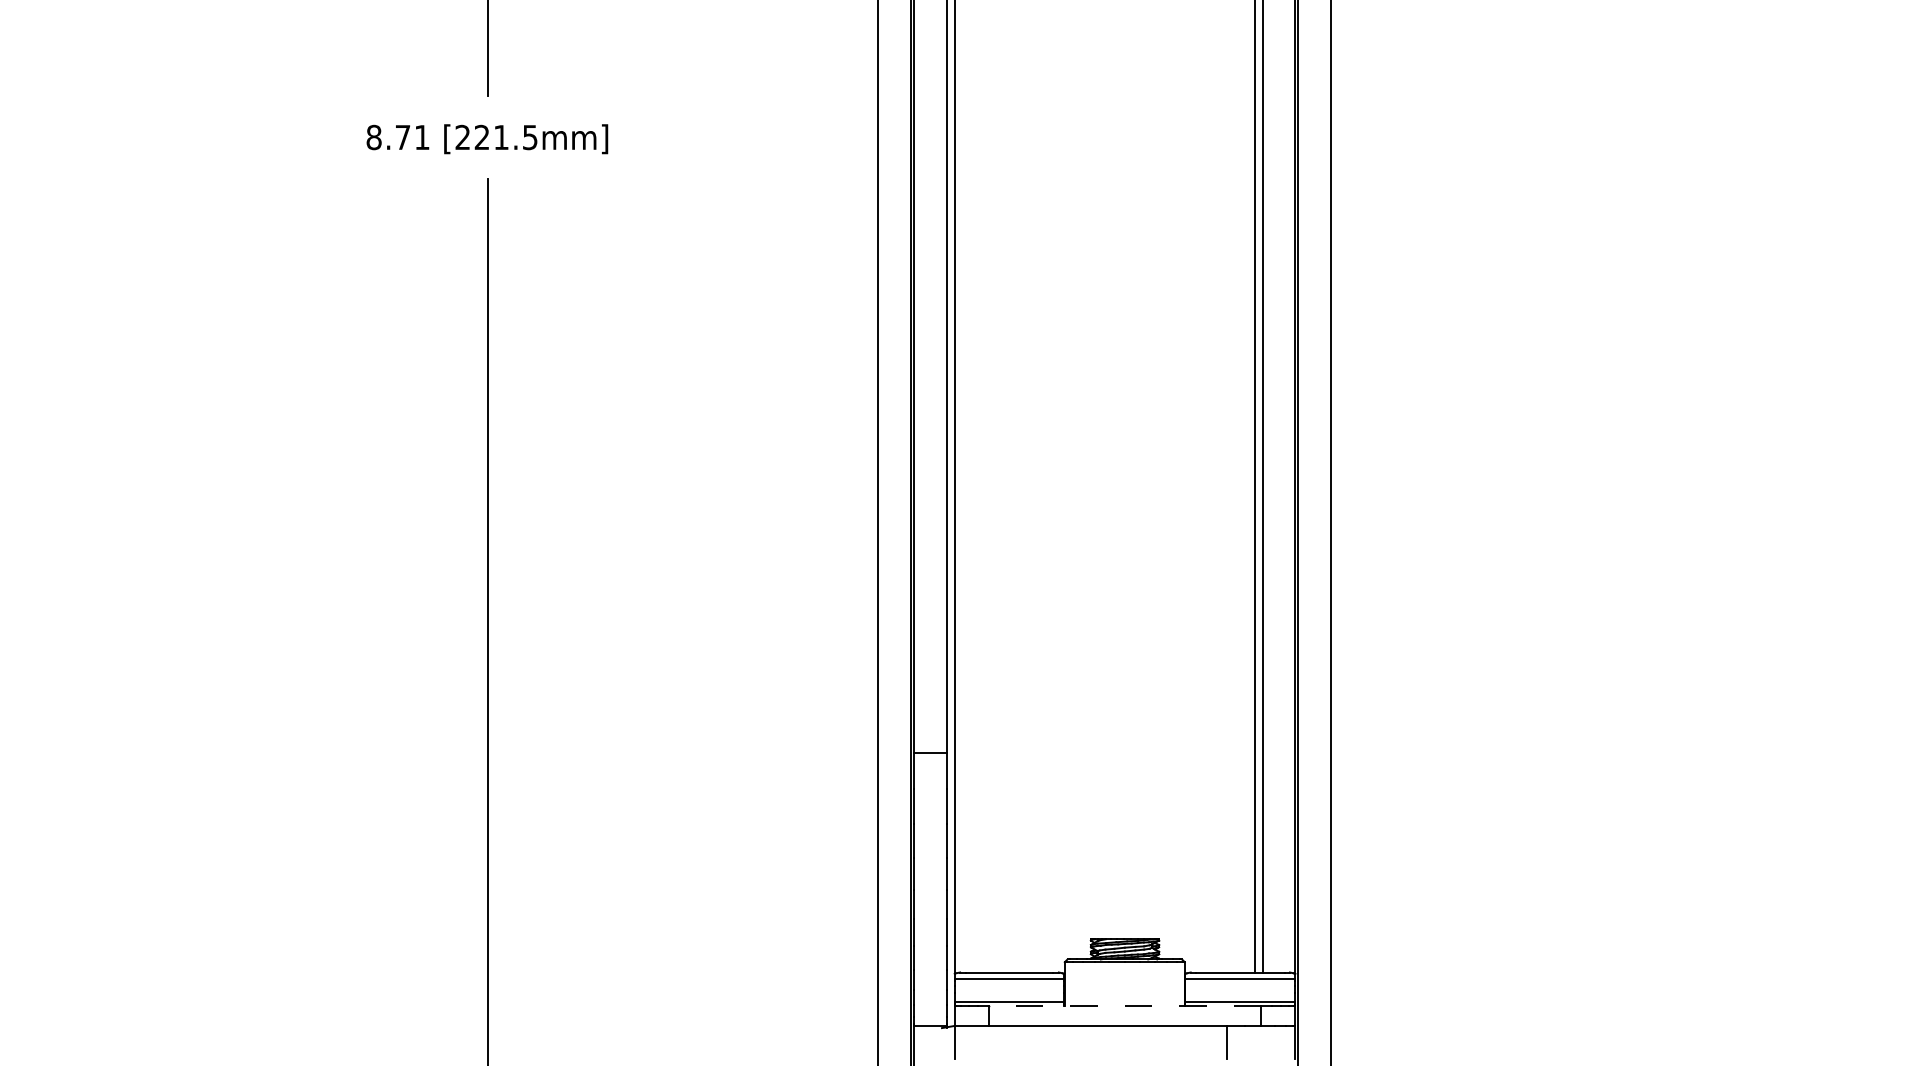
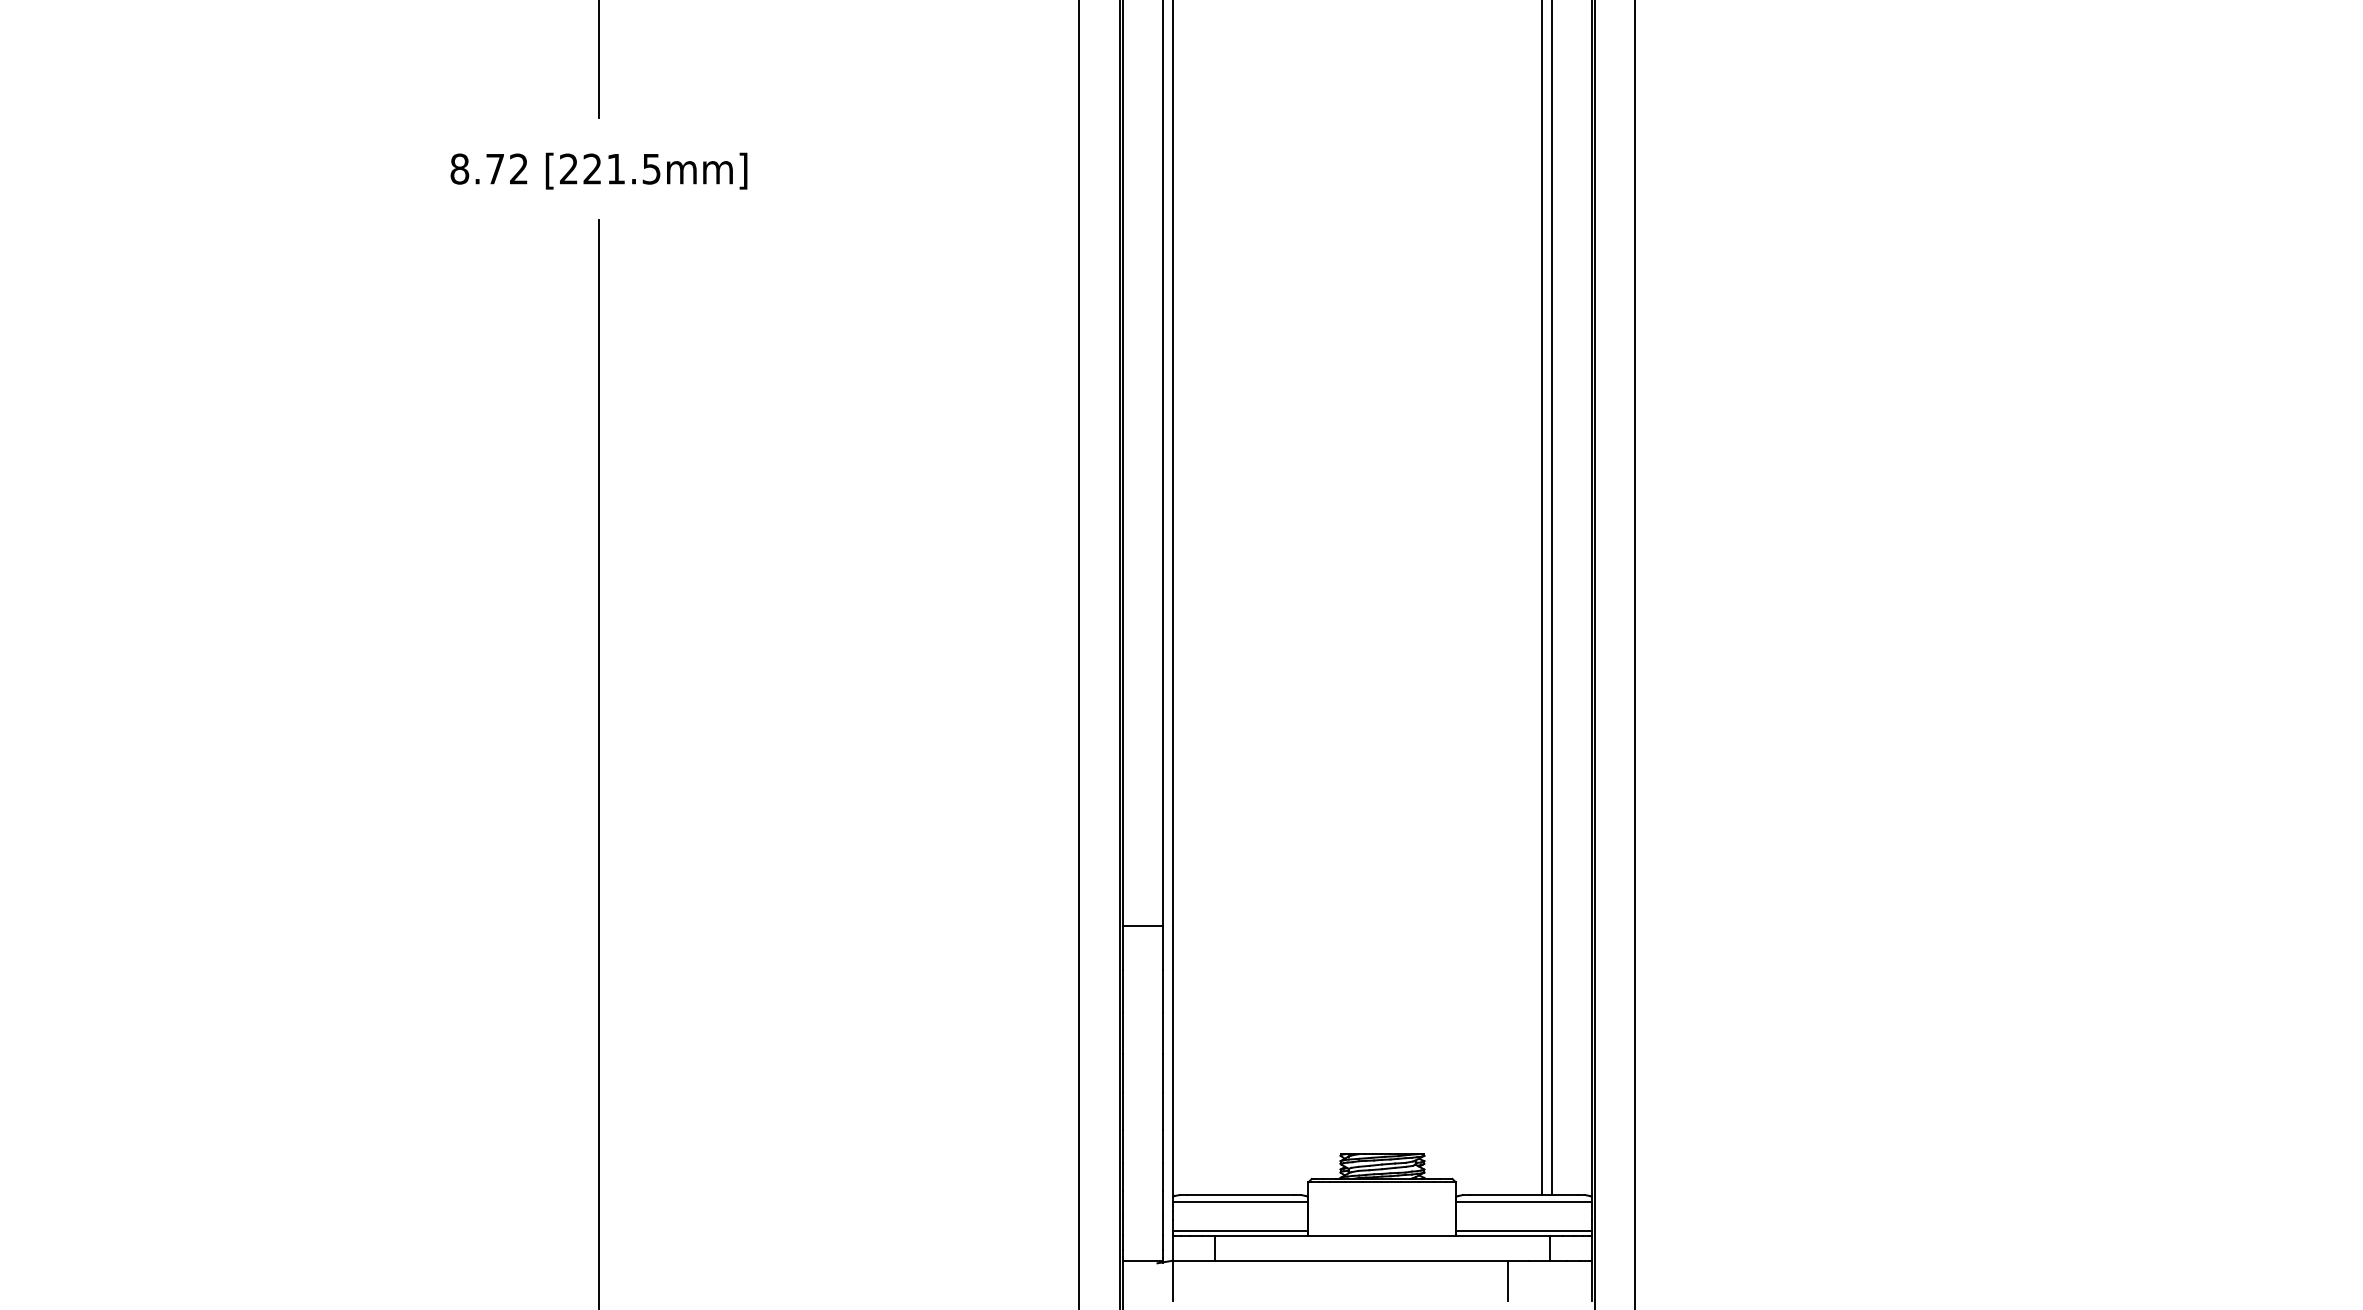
text: (421, 137) -> (518, 168), 8.71 -> 8.72
line: (1124, 1005) -> (1381, 1235), dashed -> solid

